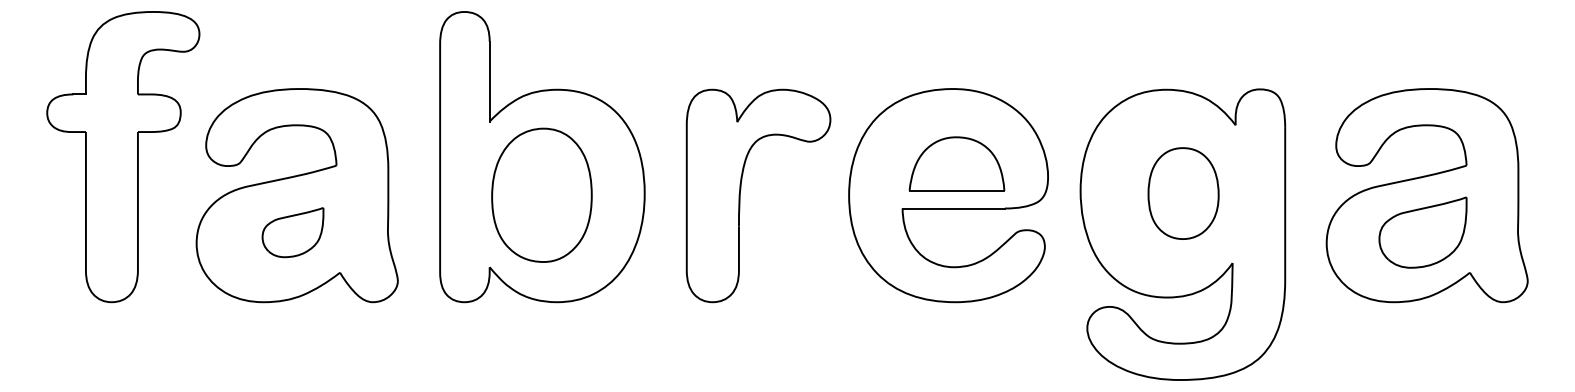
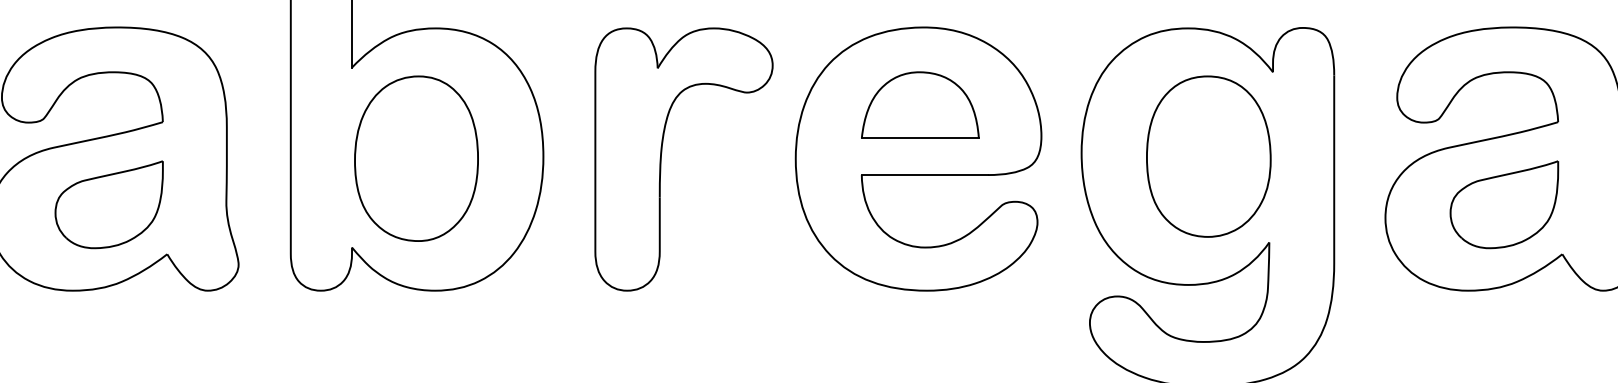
part: (956, 163) -> (919, 104), moved
part: (1183, 193) -> (1208, 156), size x1.43
part: (292, 232) -> (108, 204), size x1.43

